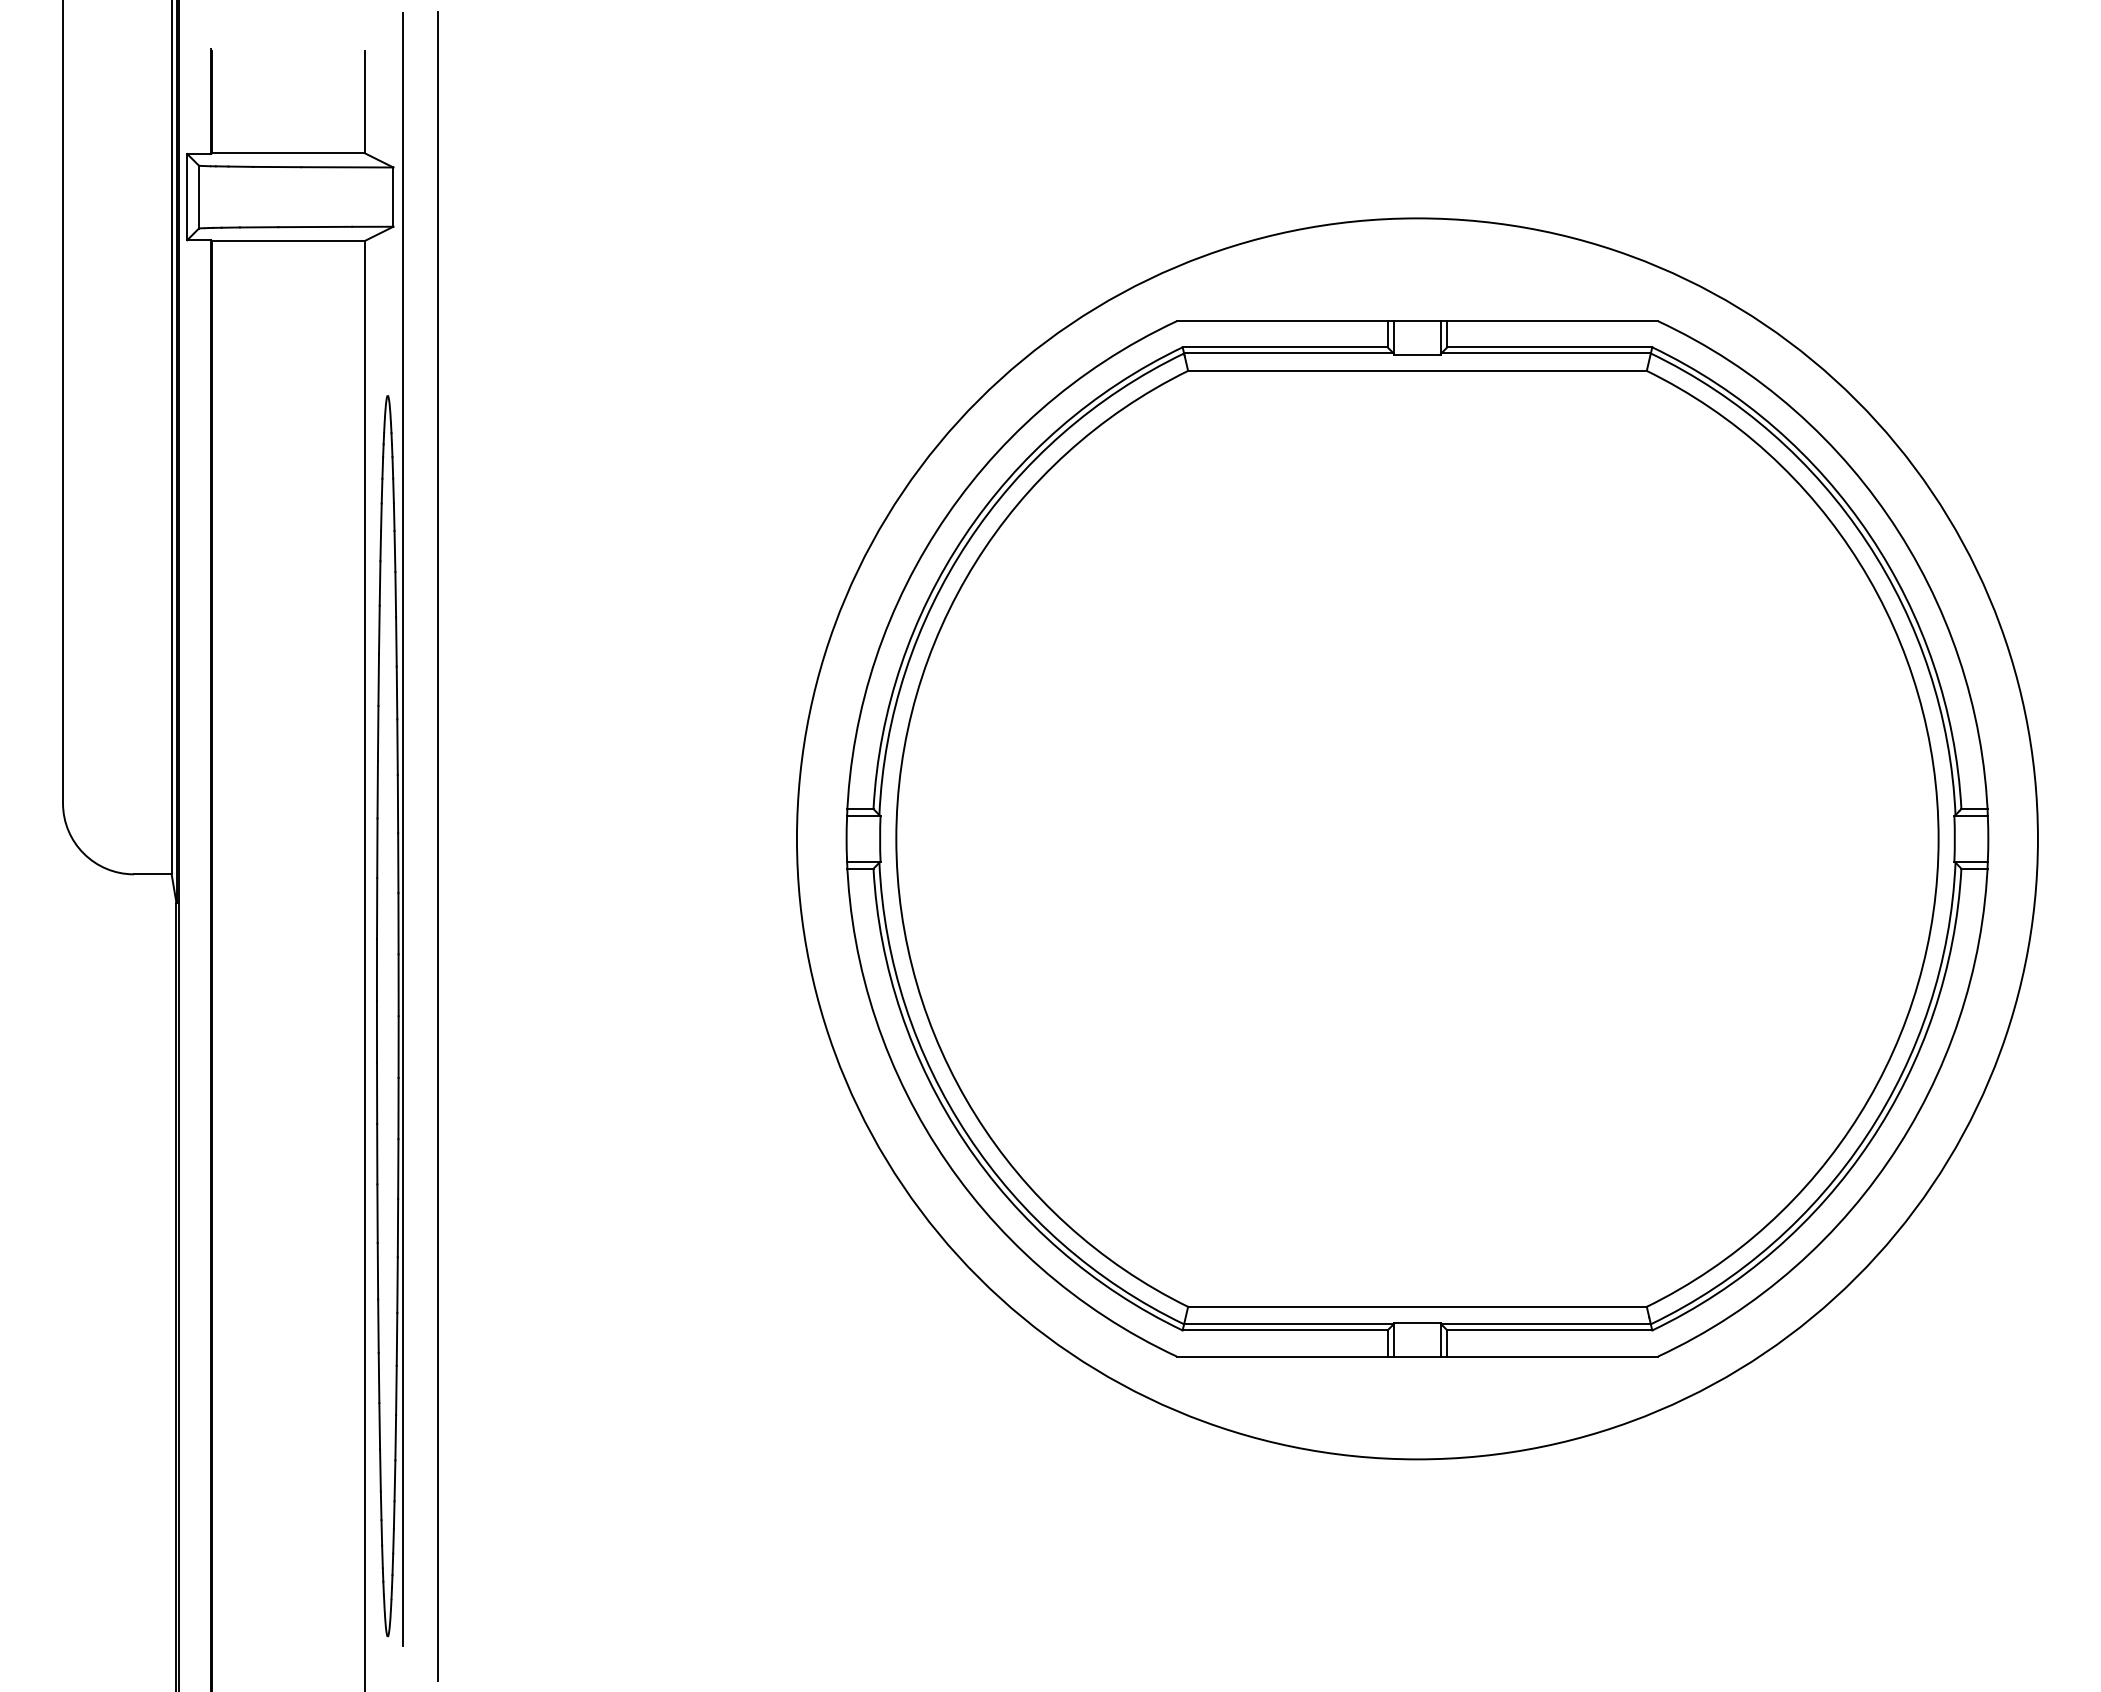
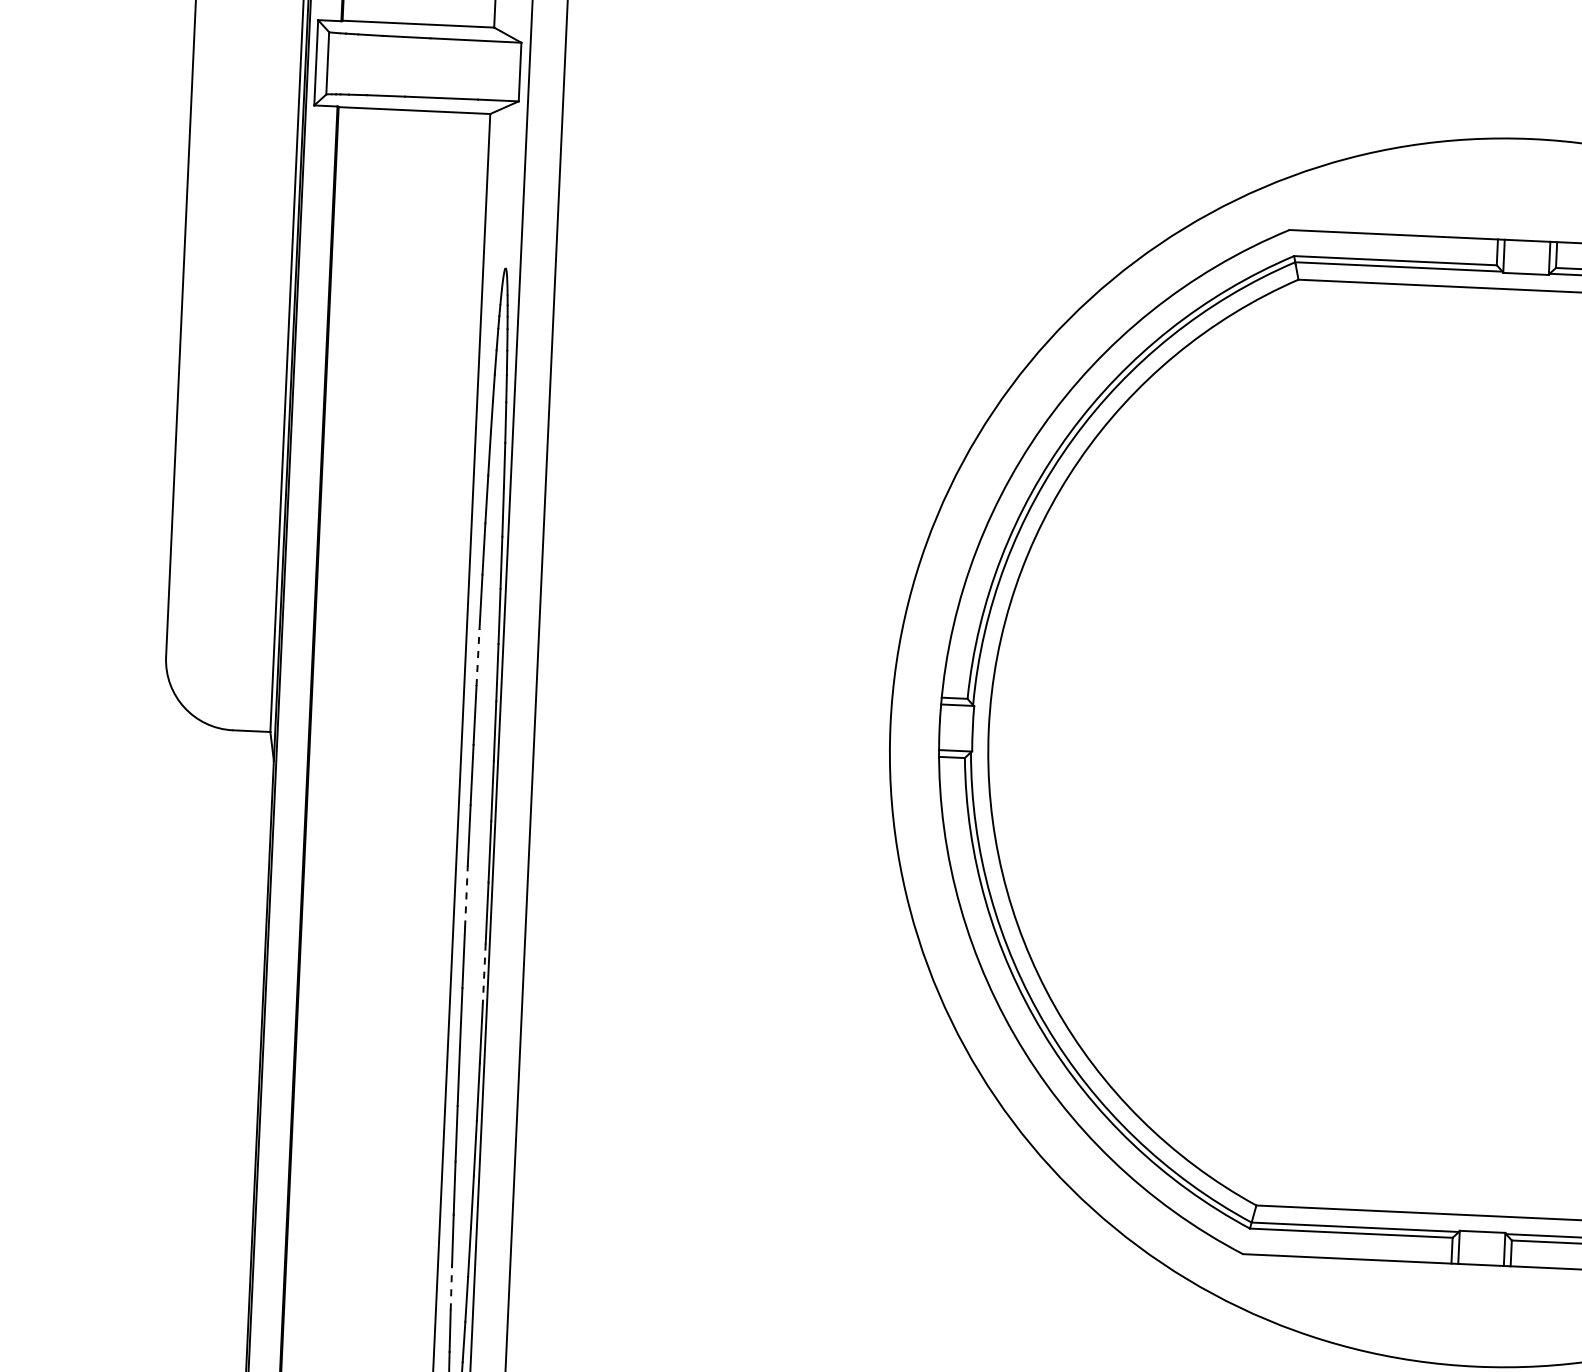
line: (377, 789) -> (477, 657), solid -> dashed
line: (376, 1031) -> (465, 896), solid -> dashed
line: (398, 1108) -> (484, 973), solid -> dashed
line: (379, 1425) -> (451, 1286), solid -> dashed

